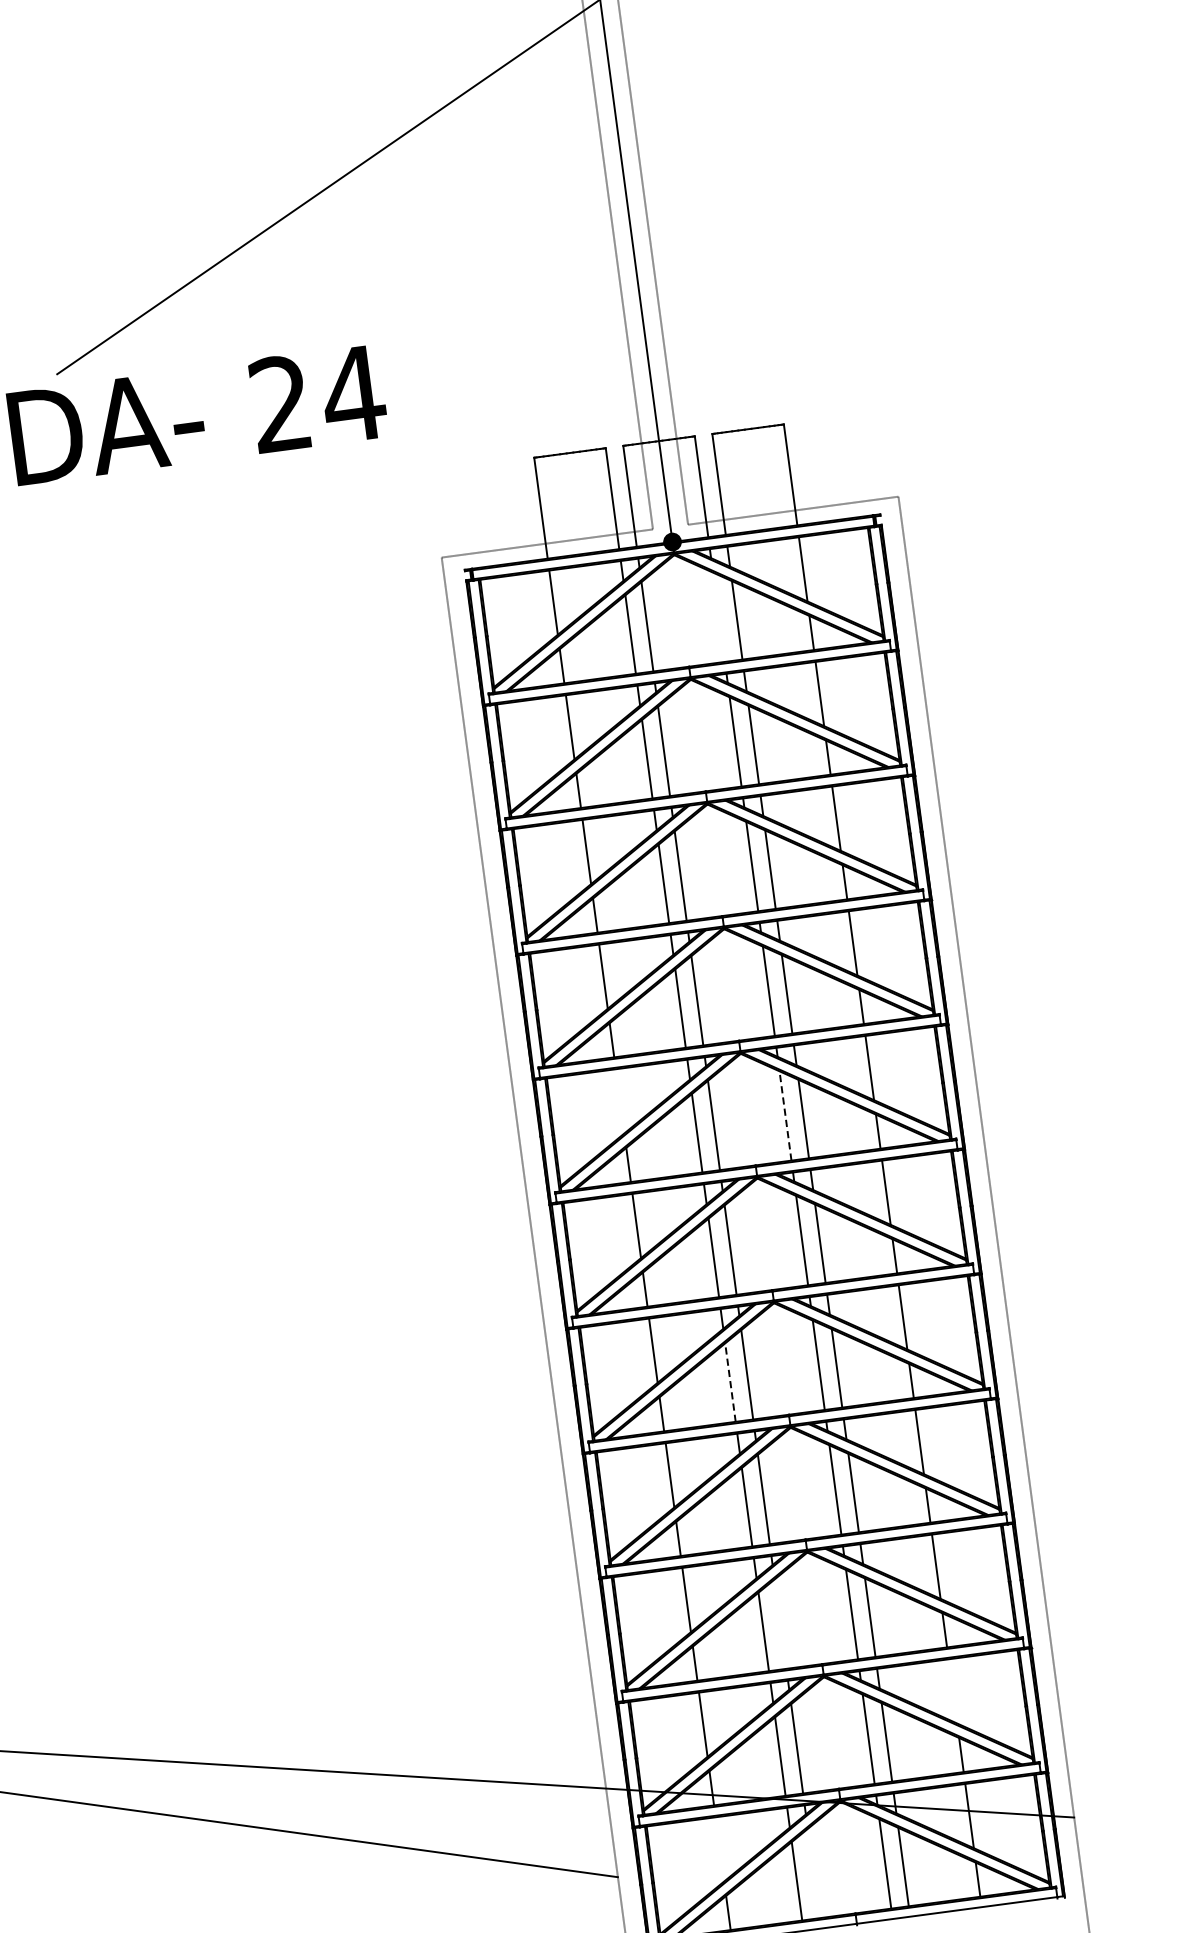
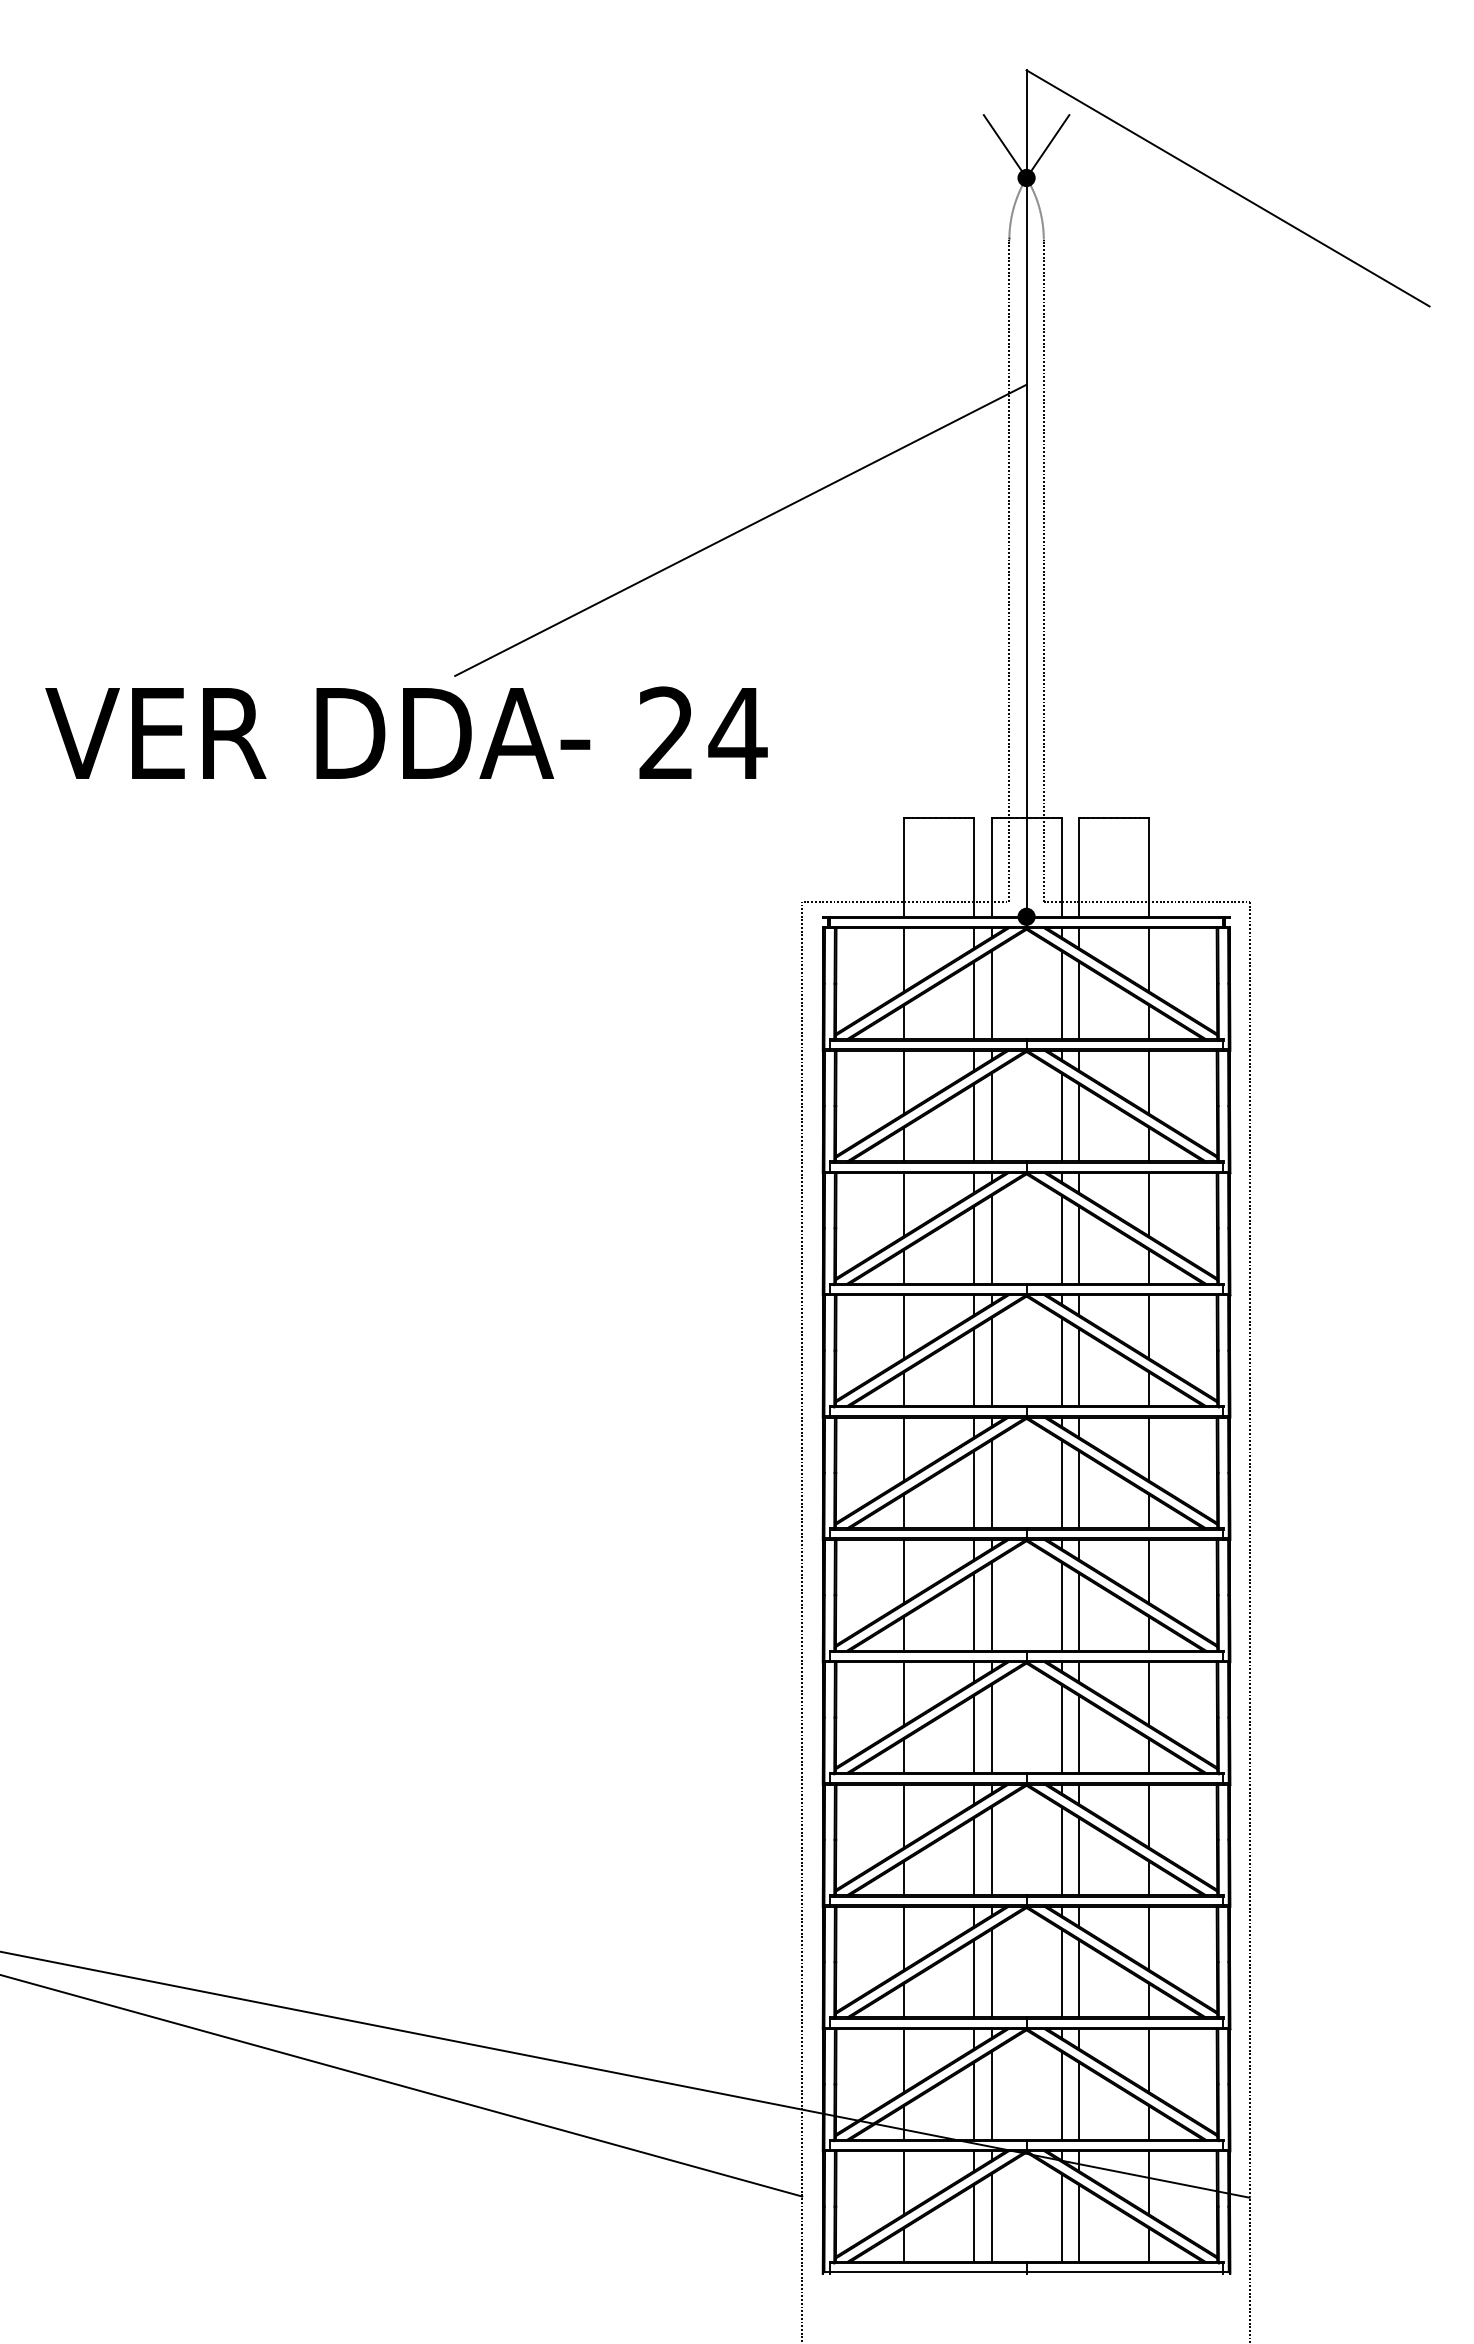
line: (718, 617) -> (1061, 995), added
line: (620, 1100) -> (904, 1448), added
line: (785, 1116) -> (1061, 1484), dashed -> solid
line: (730, 1381) -> (974, 1733), dashed -> solid
line: (780, 1624) -> (991, 1973), added
line: (953, 1691) -> (1149, 2060), added
line: (720, 1848) -> (904, 2182), added
line: (813, 1873) -> (991, 2218), added

